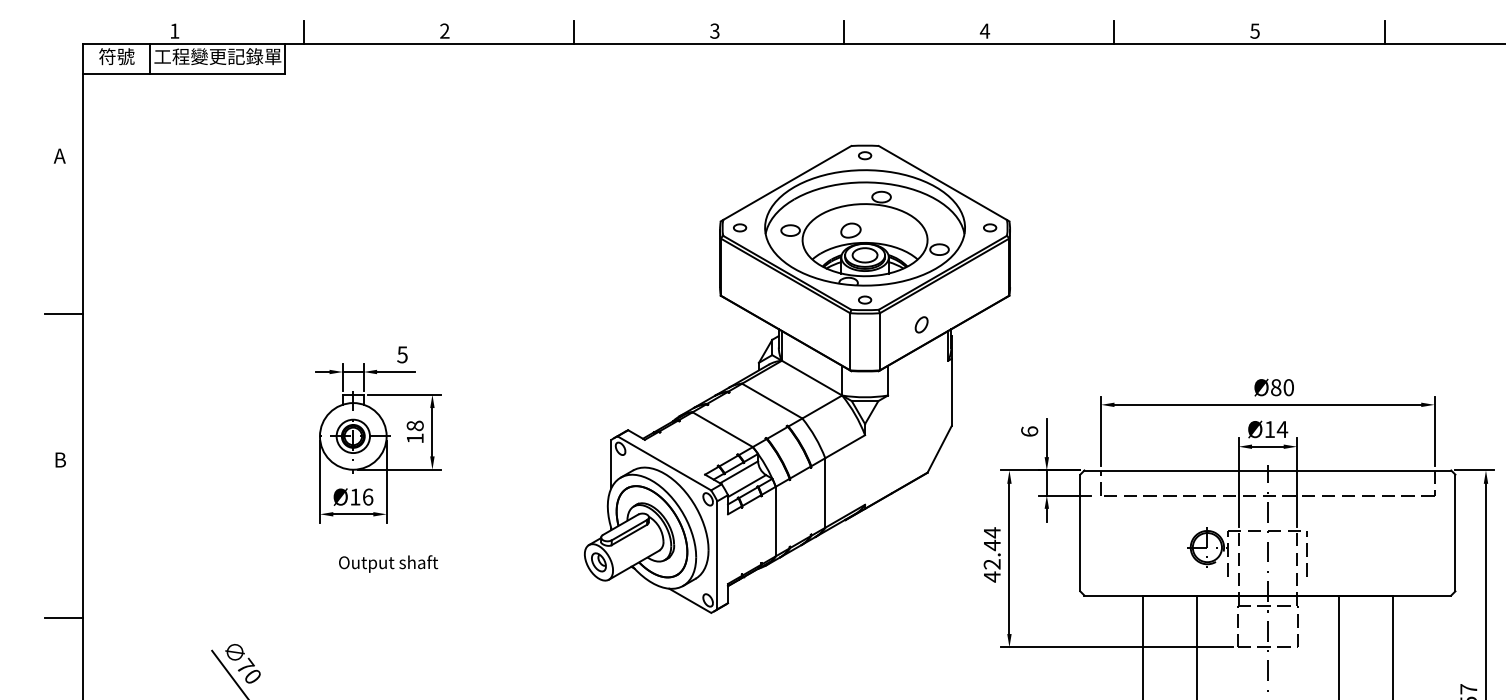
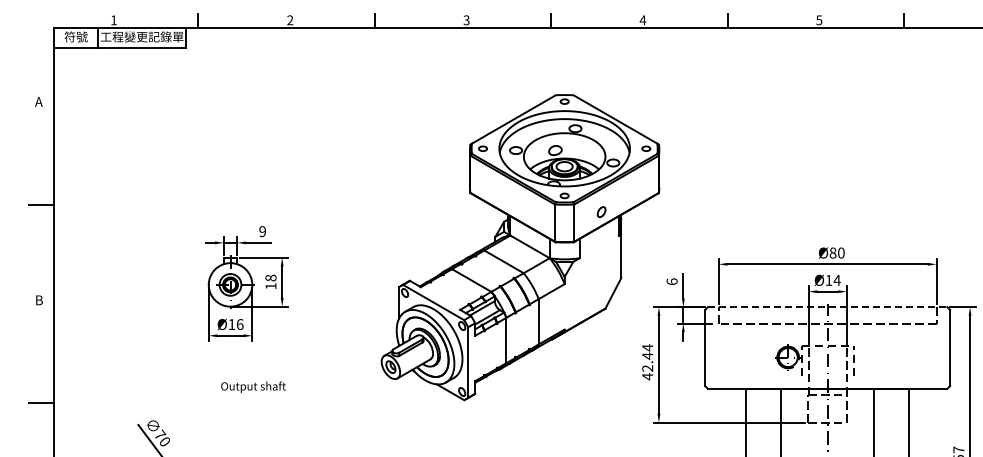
text: (402, 354) -> (262, 231), 5 -> 9
line: (1267, 470) -> (827, 307), solid -> dashed
text: (388, 562) -> (253, 386), moved

